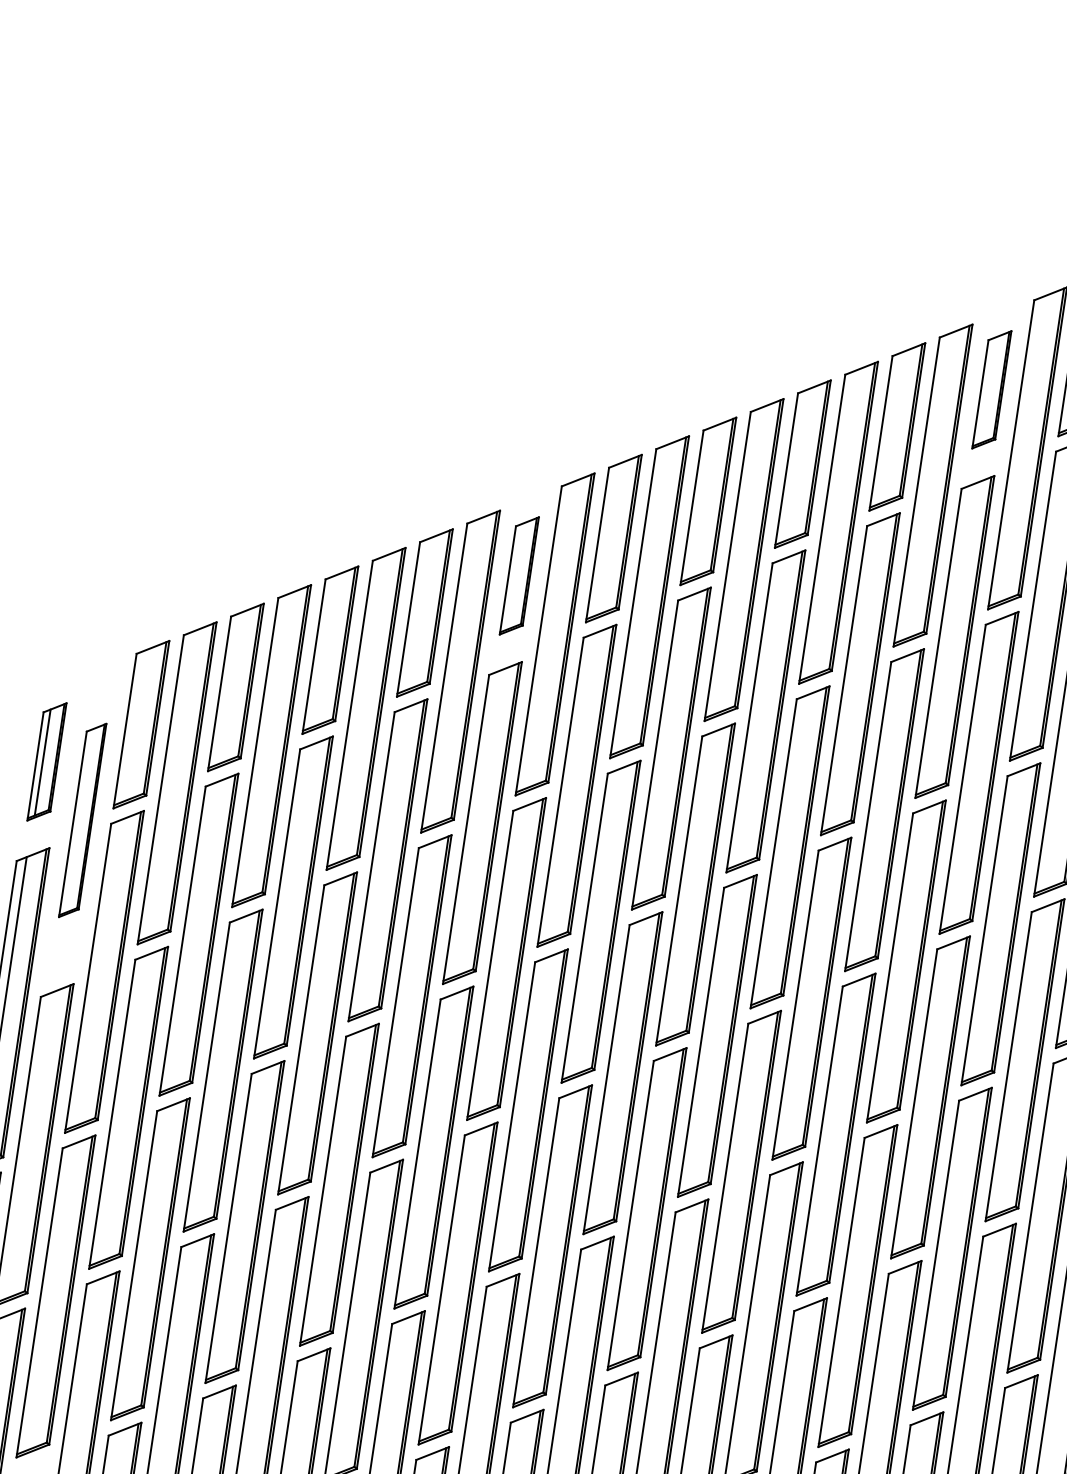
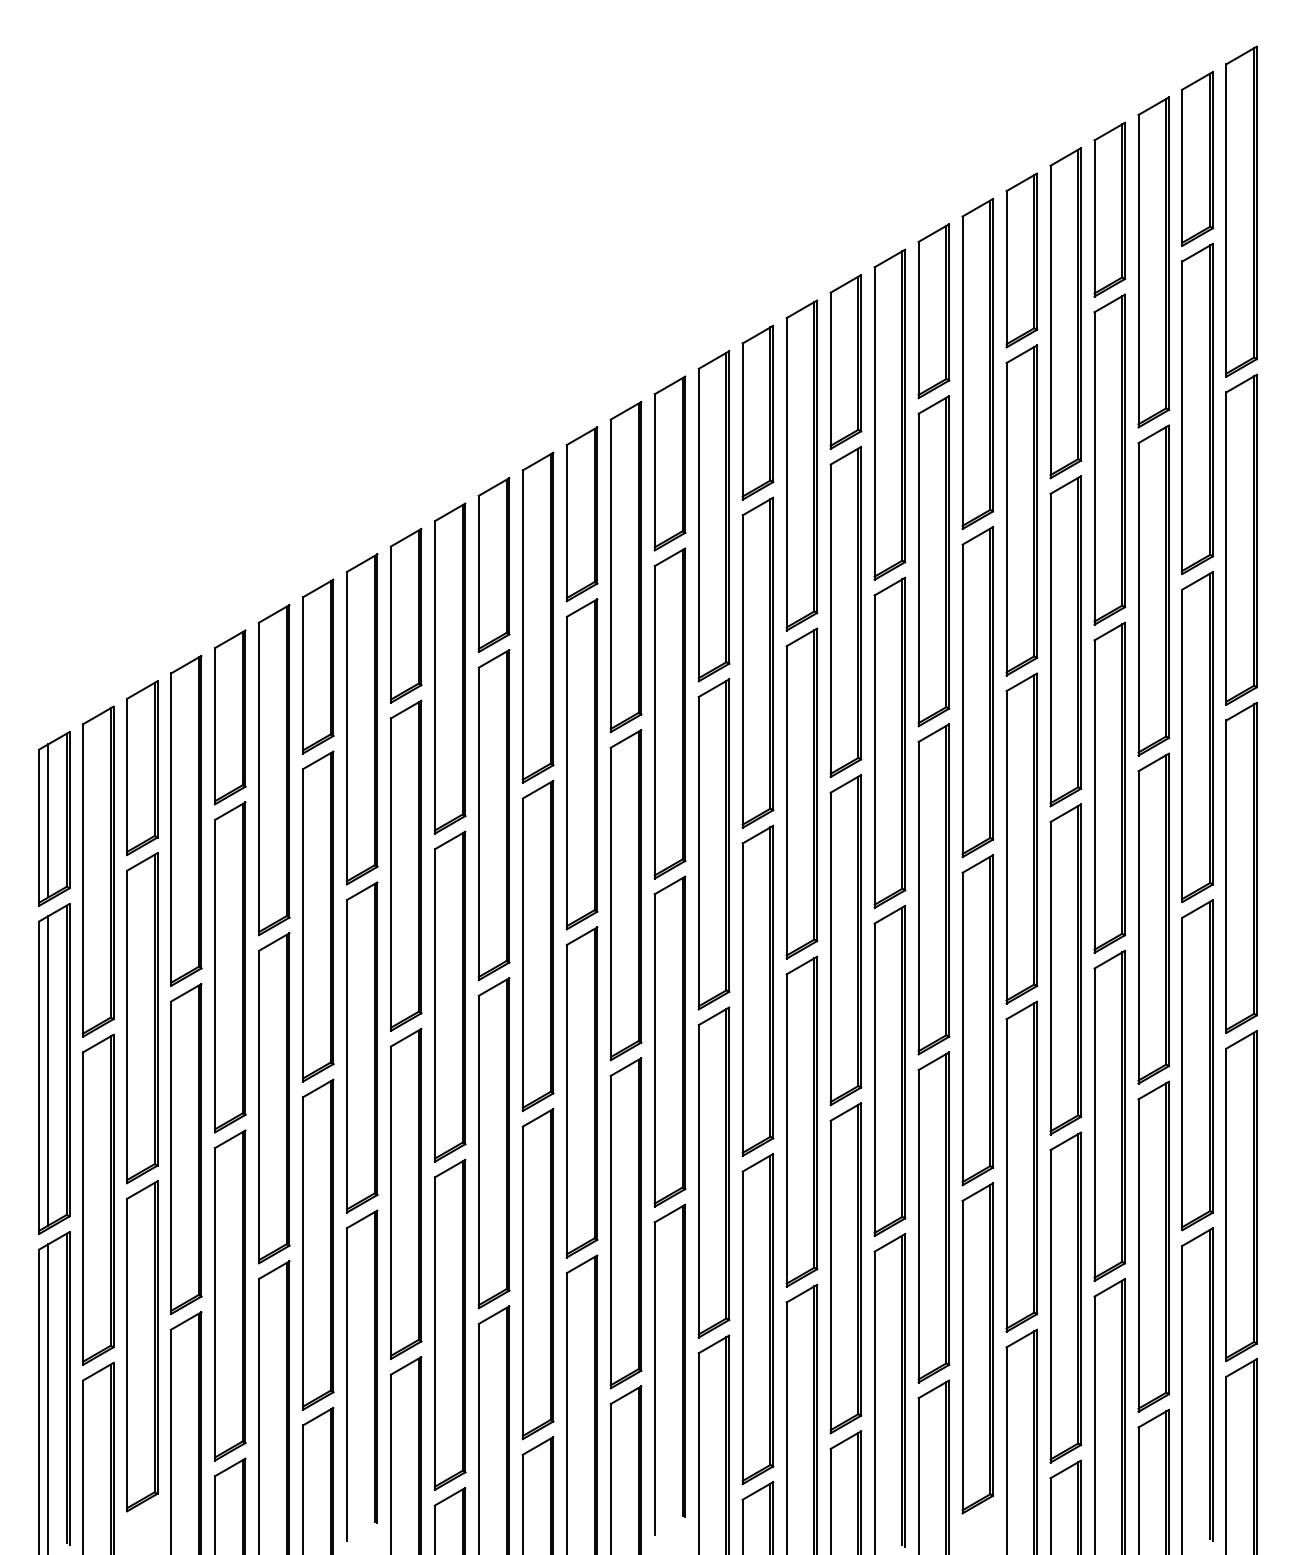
part: (991, 389) -> (933, 311), size x1.43
part: (518, 576) -> (493, 565), size x1.43
part: (47, 761) -> (54, 818), size x1.43
part: (82, 820) -> (98, 871), size x1.67

